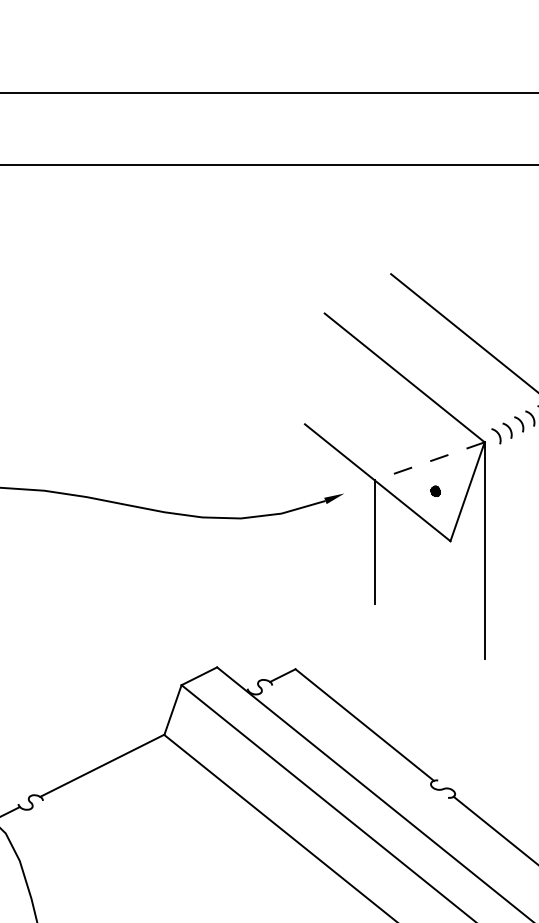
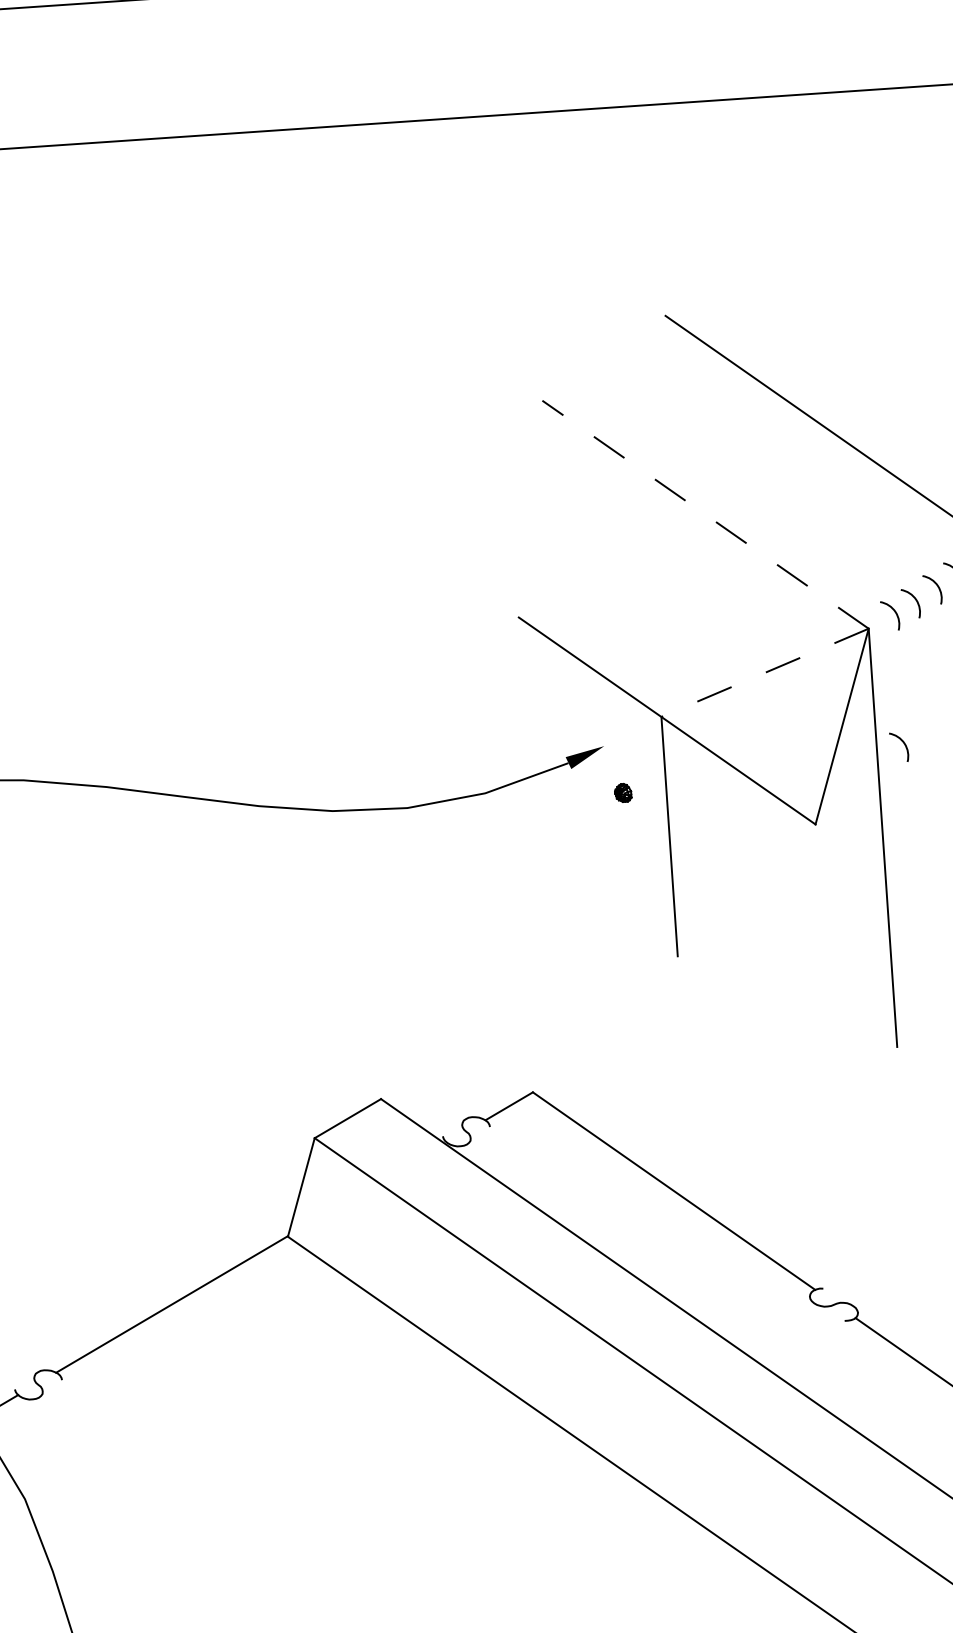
line: (404, 377) -> (705, 513), solid -> dashed
part: (435, 490) -> (623, 791), moved
arc: (497, 502) -> (901, 743), added

